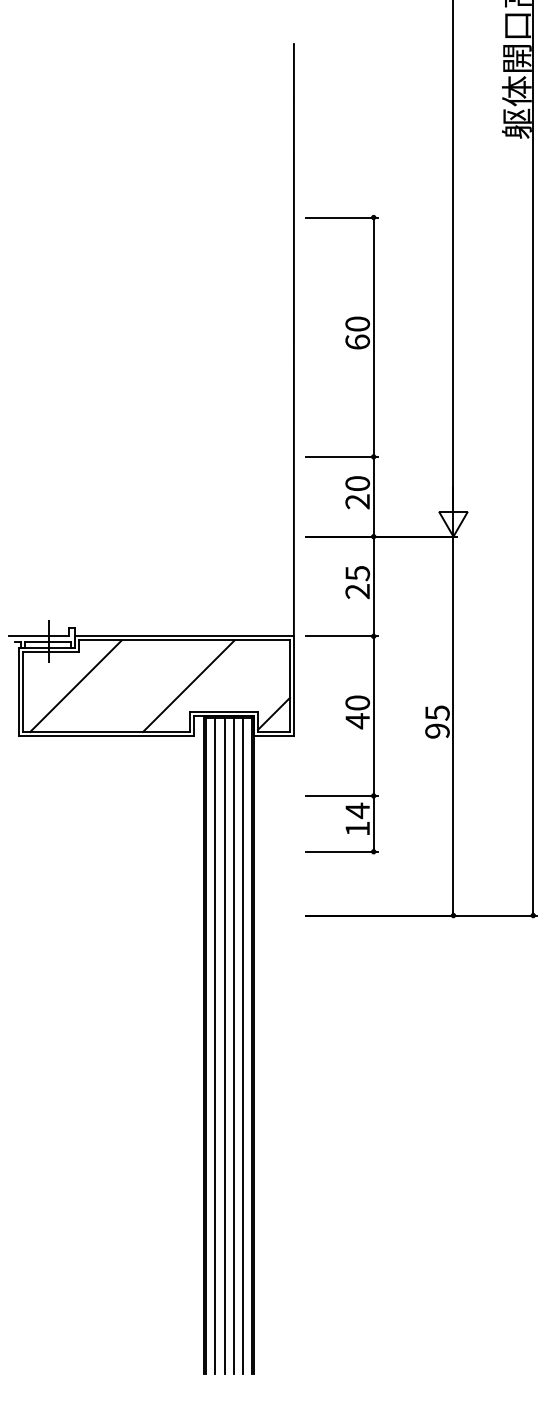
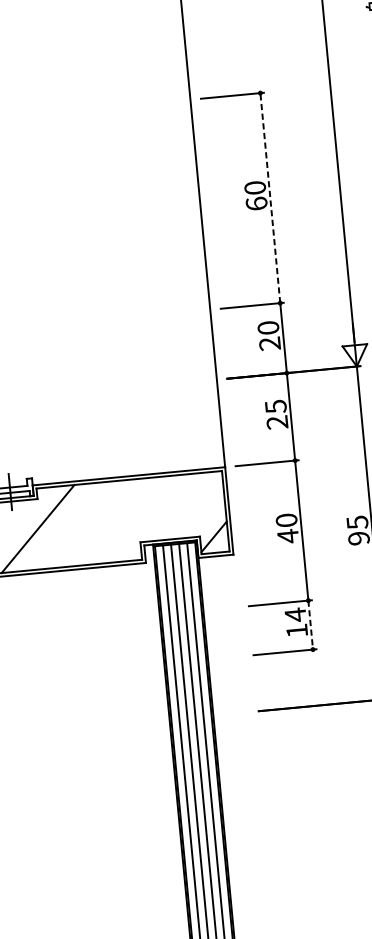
line: (373, 337) -> (270, 198), solid -> dashed
line: (188, 686) -> (136, 519), removed
line: (373, 823) -> (310, 624), solid -> dashed

